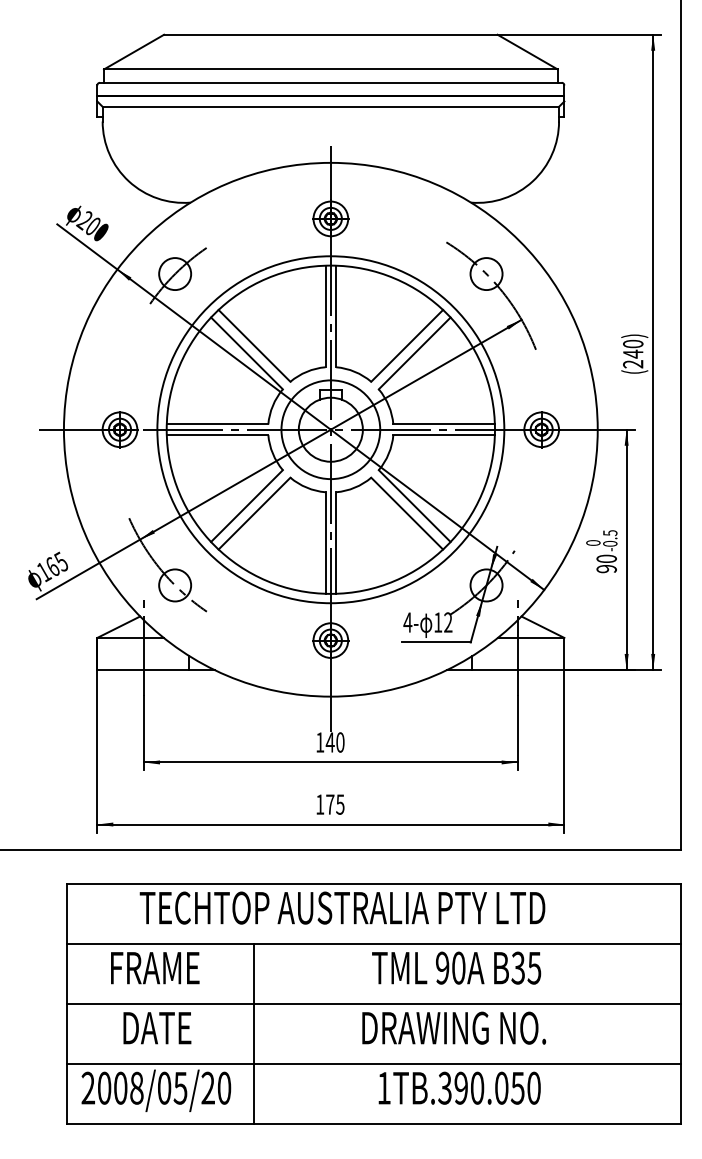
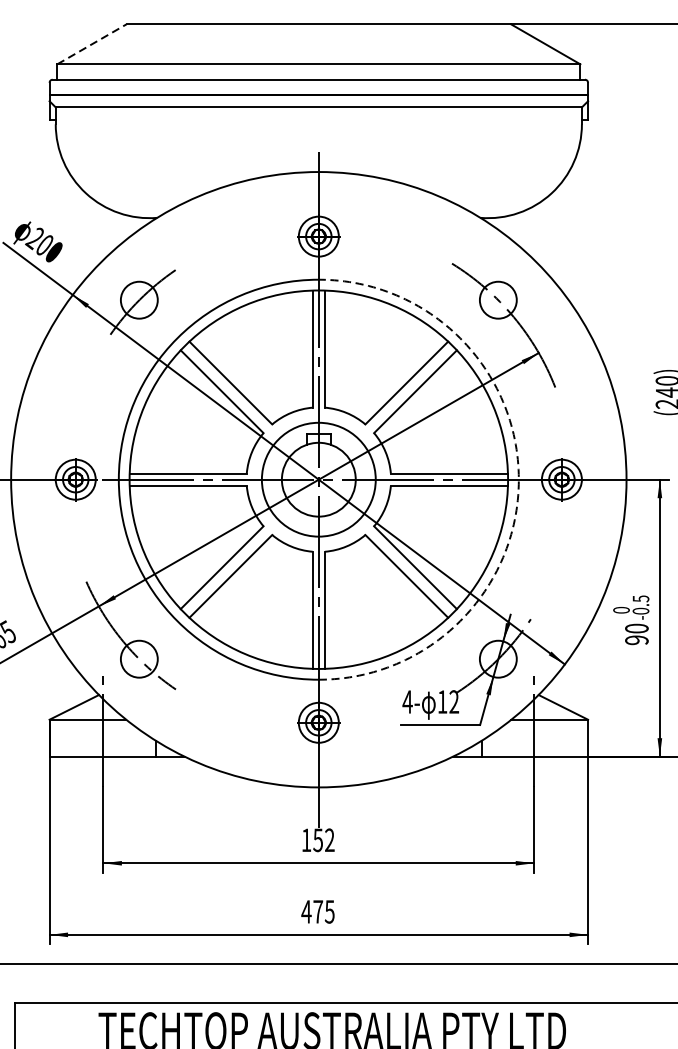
line: (134, 52) -> (92, 44), solid -> dashed
arc: (504, 429) -> (519, 479), solid -> dashed
text: (334, 742) -> (323, 840), 140 -> 152
text: (319, 804) -> (305, 911), 175 -> 475

